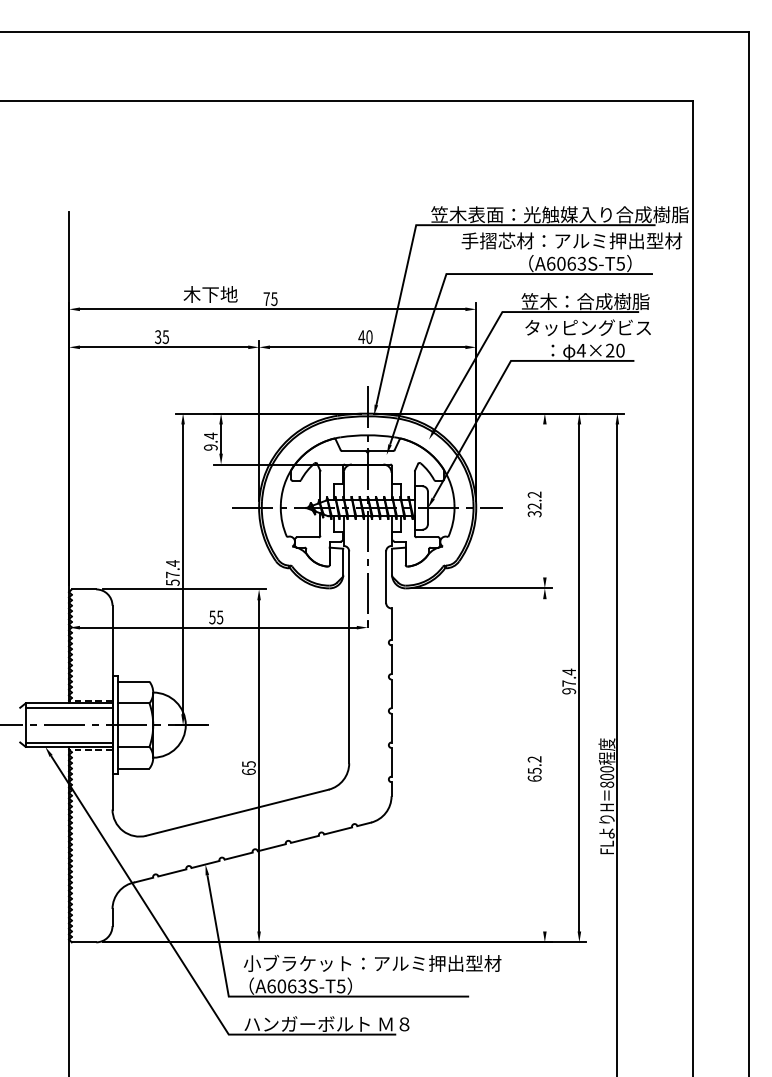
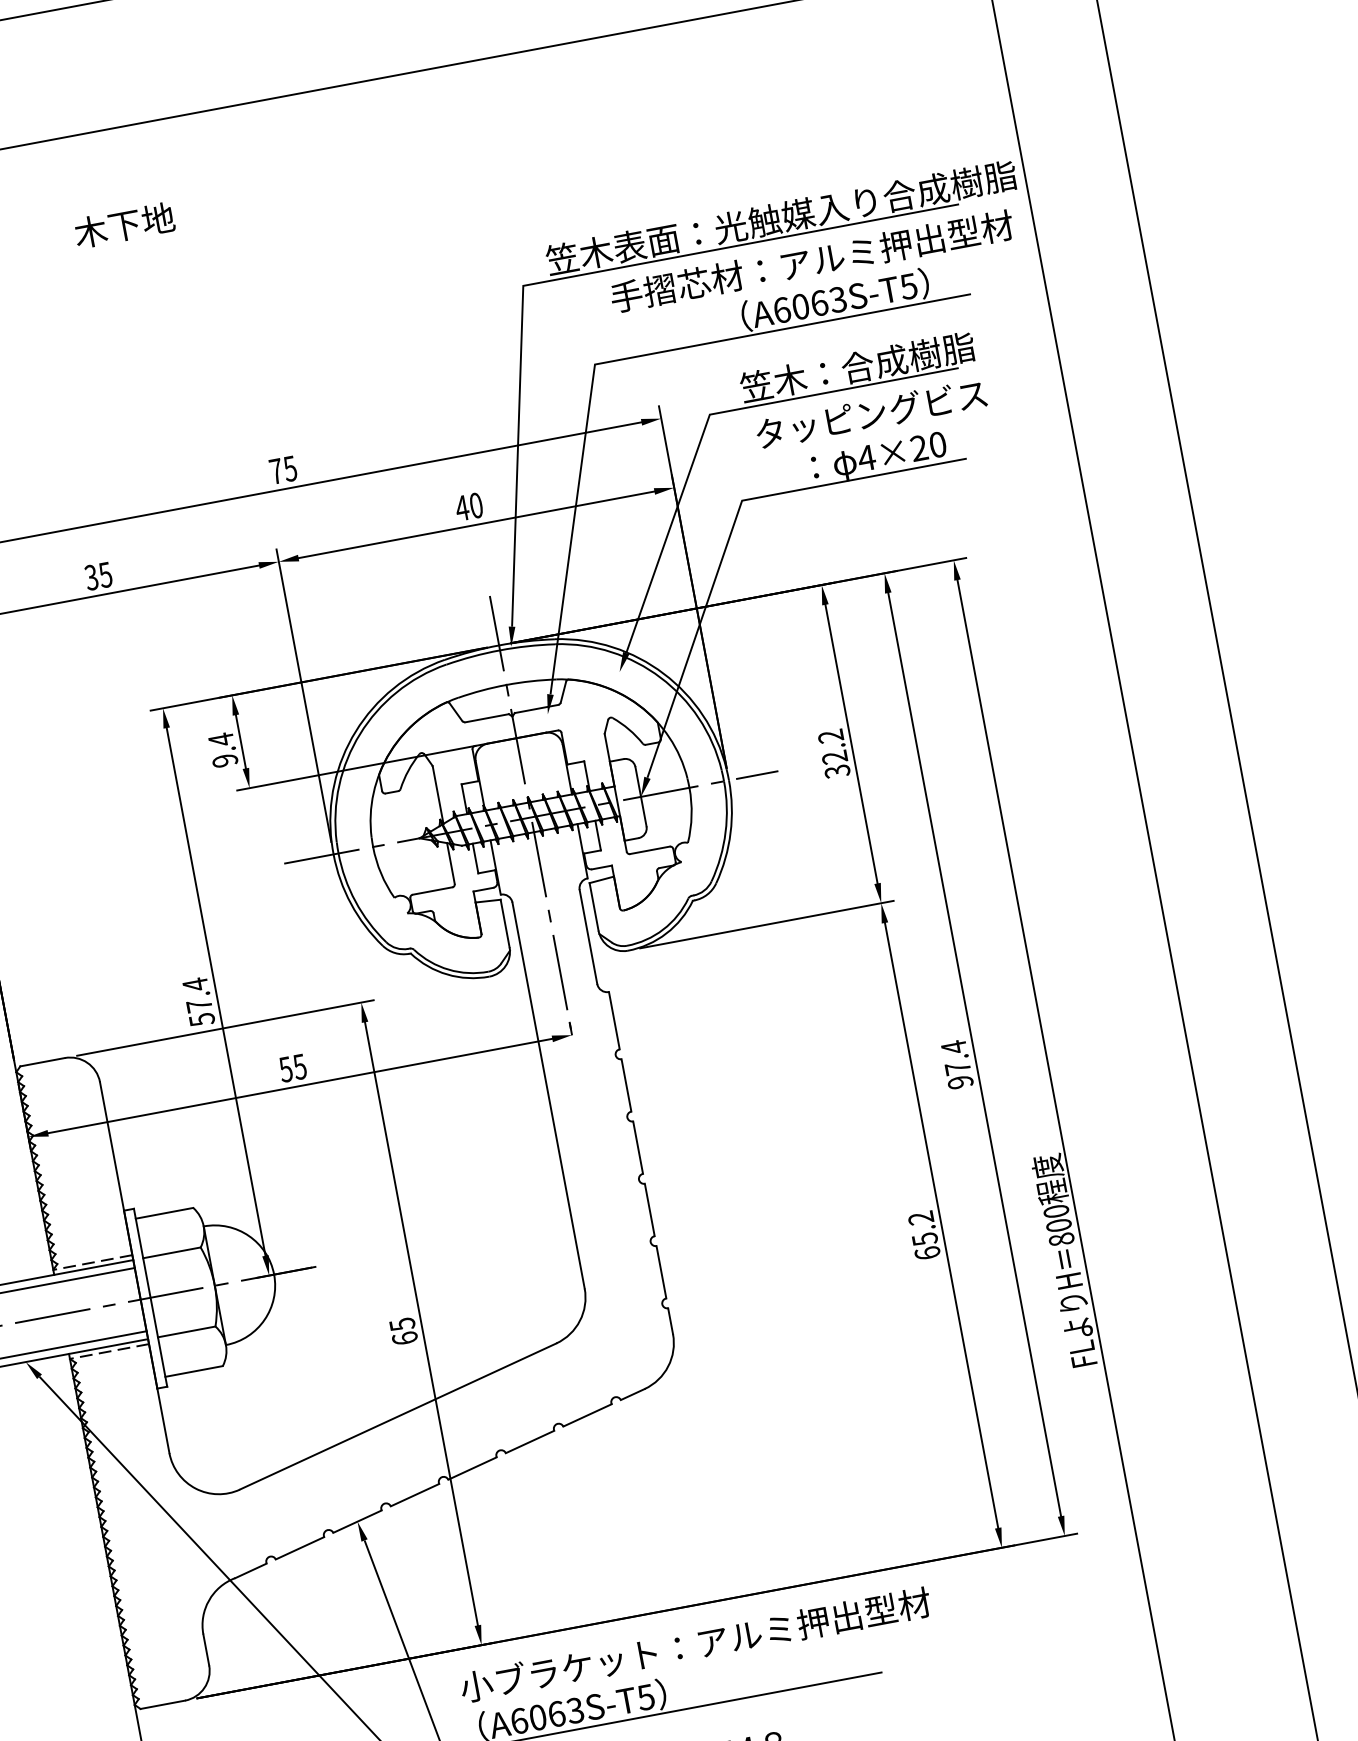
text: (210, 294) -> (124, 225), moved
line: (544, 500) -> (850, 743), added
line: (544, 765) -> (940, 1225), added

